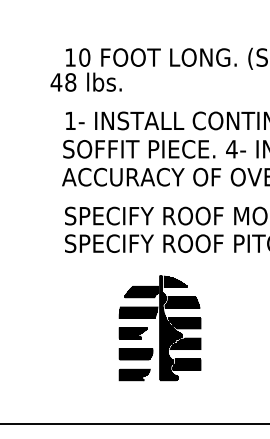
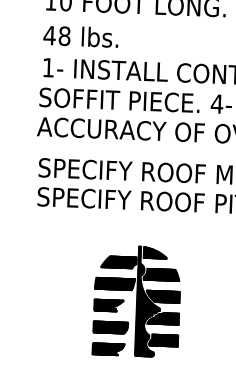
text: (85, 81) -> (80, 35), moved
part: (159, 328) -> (136, 301), moved

